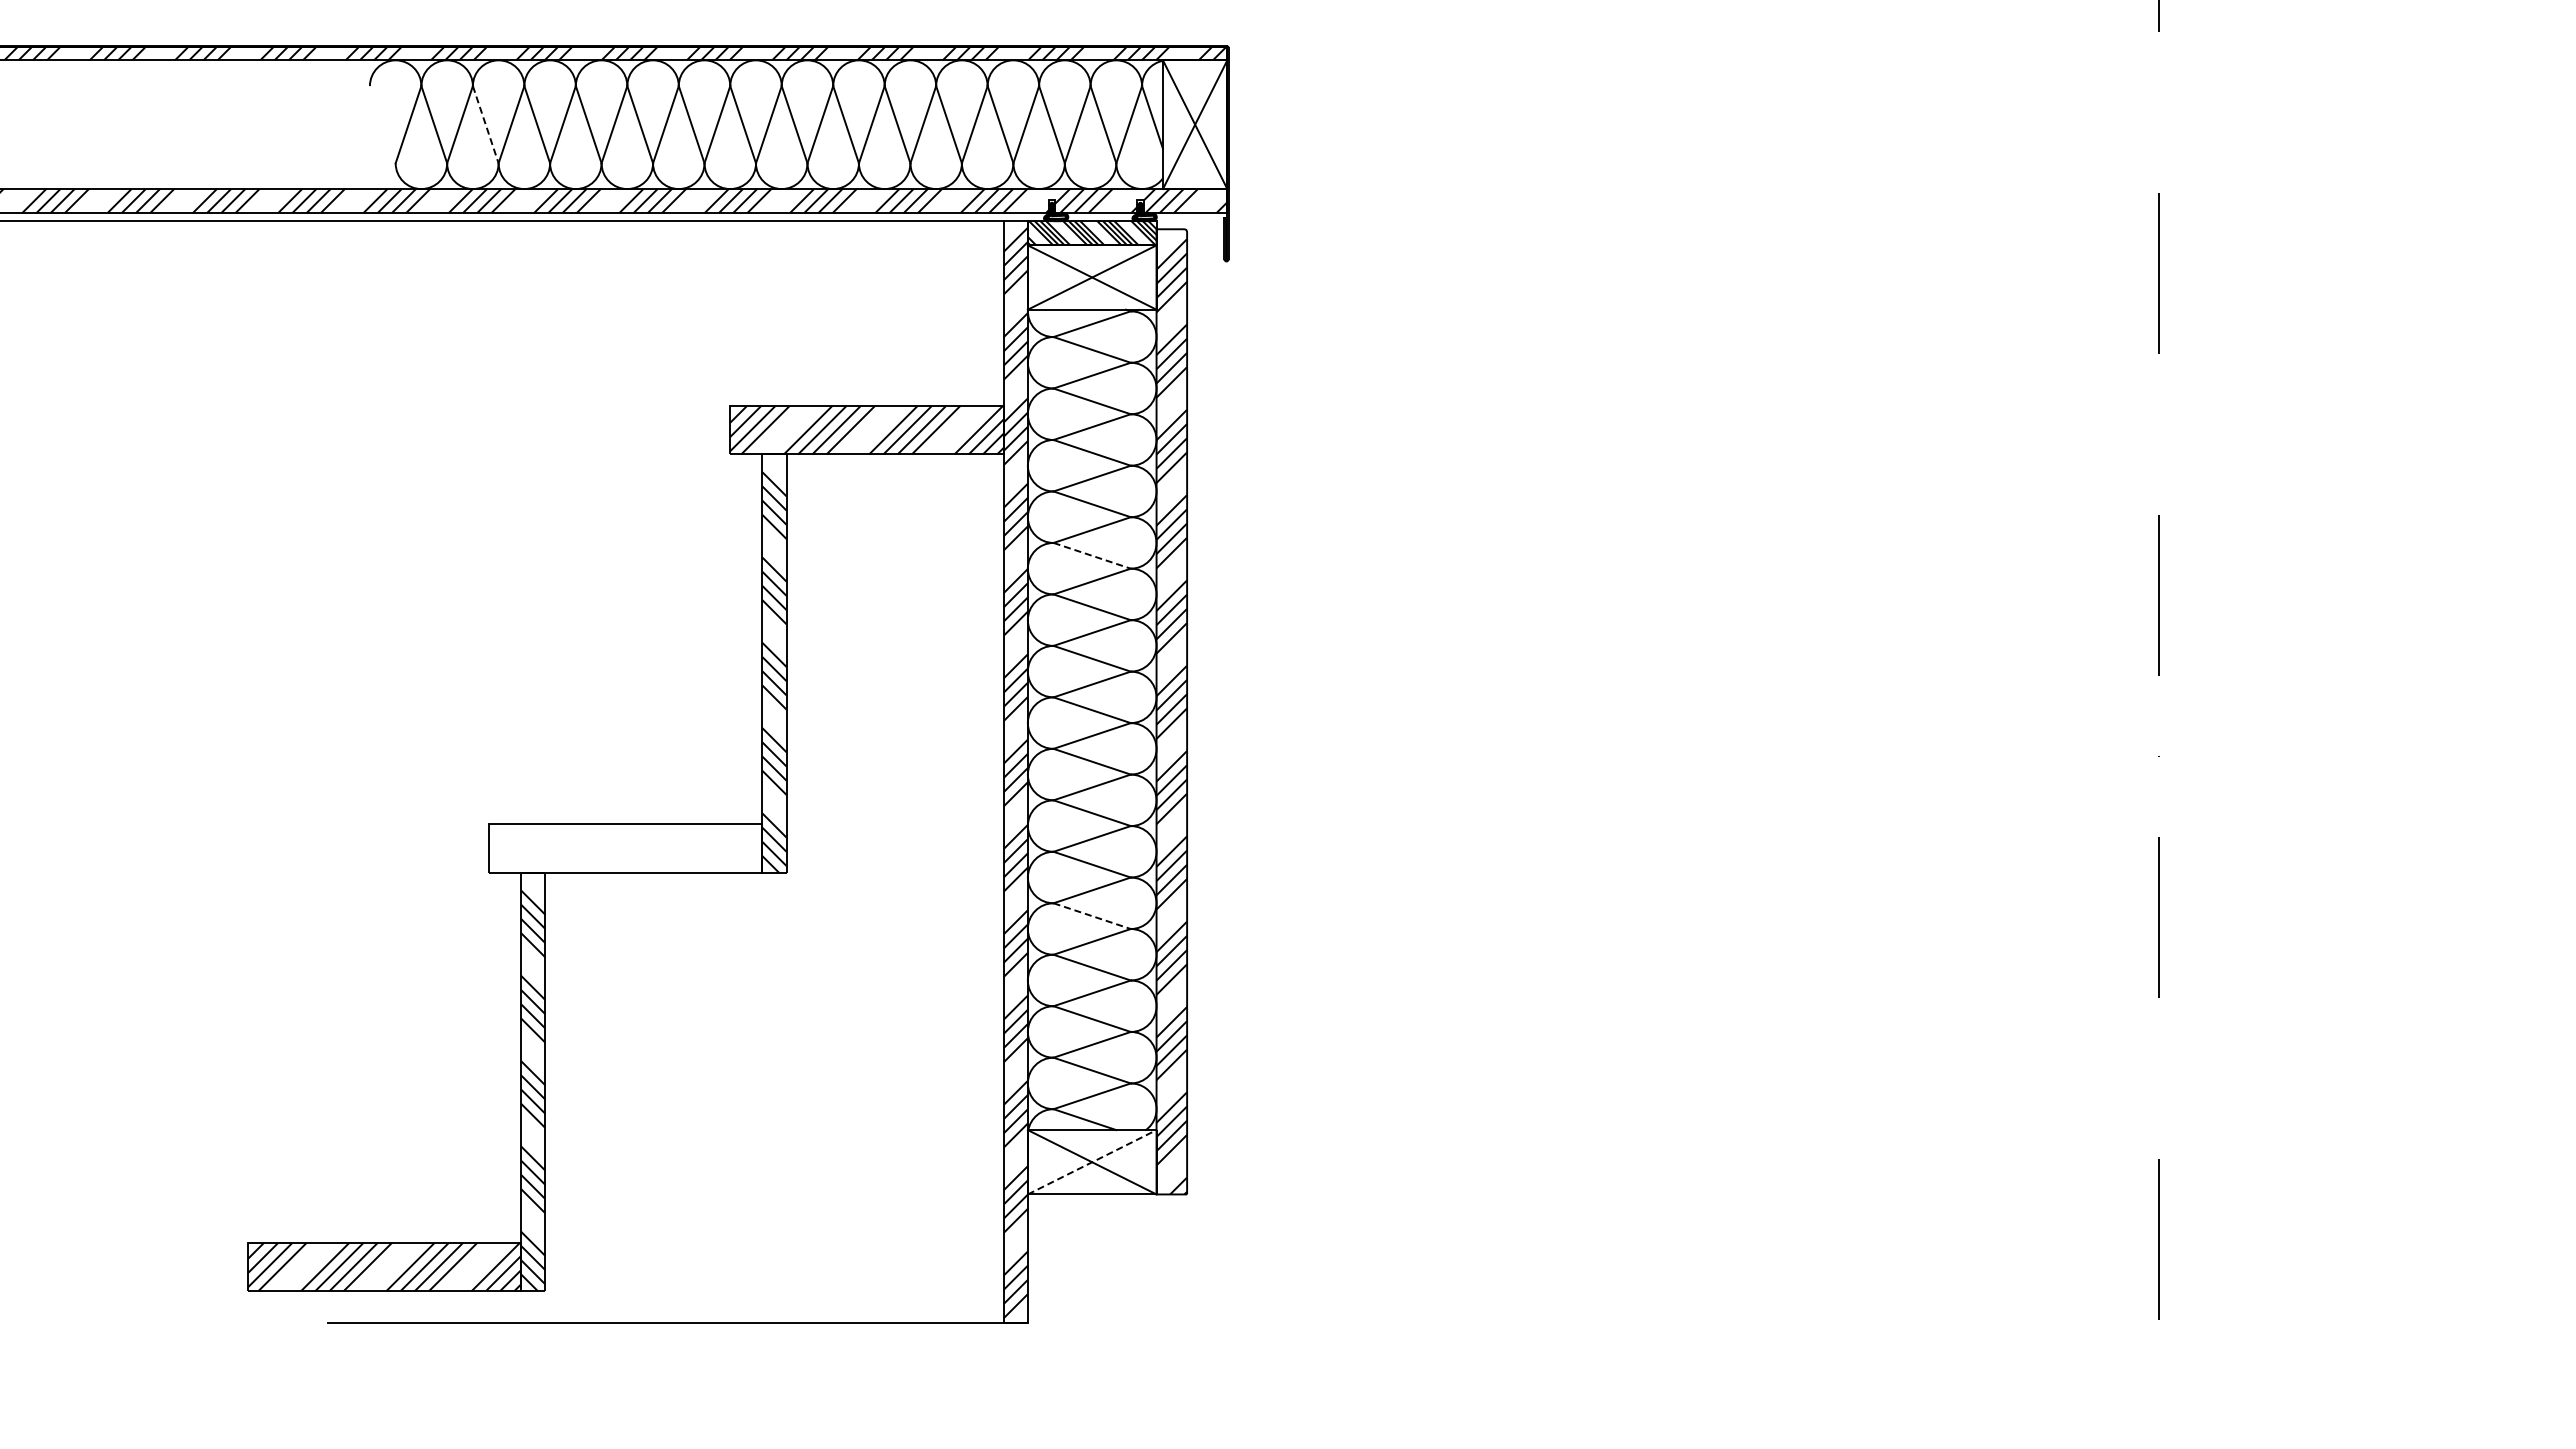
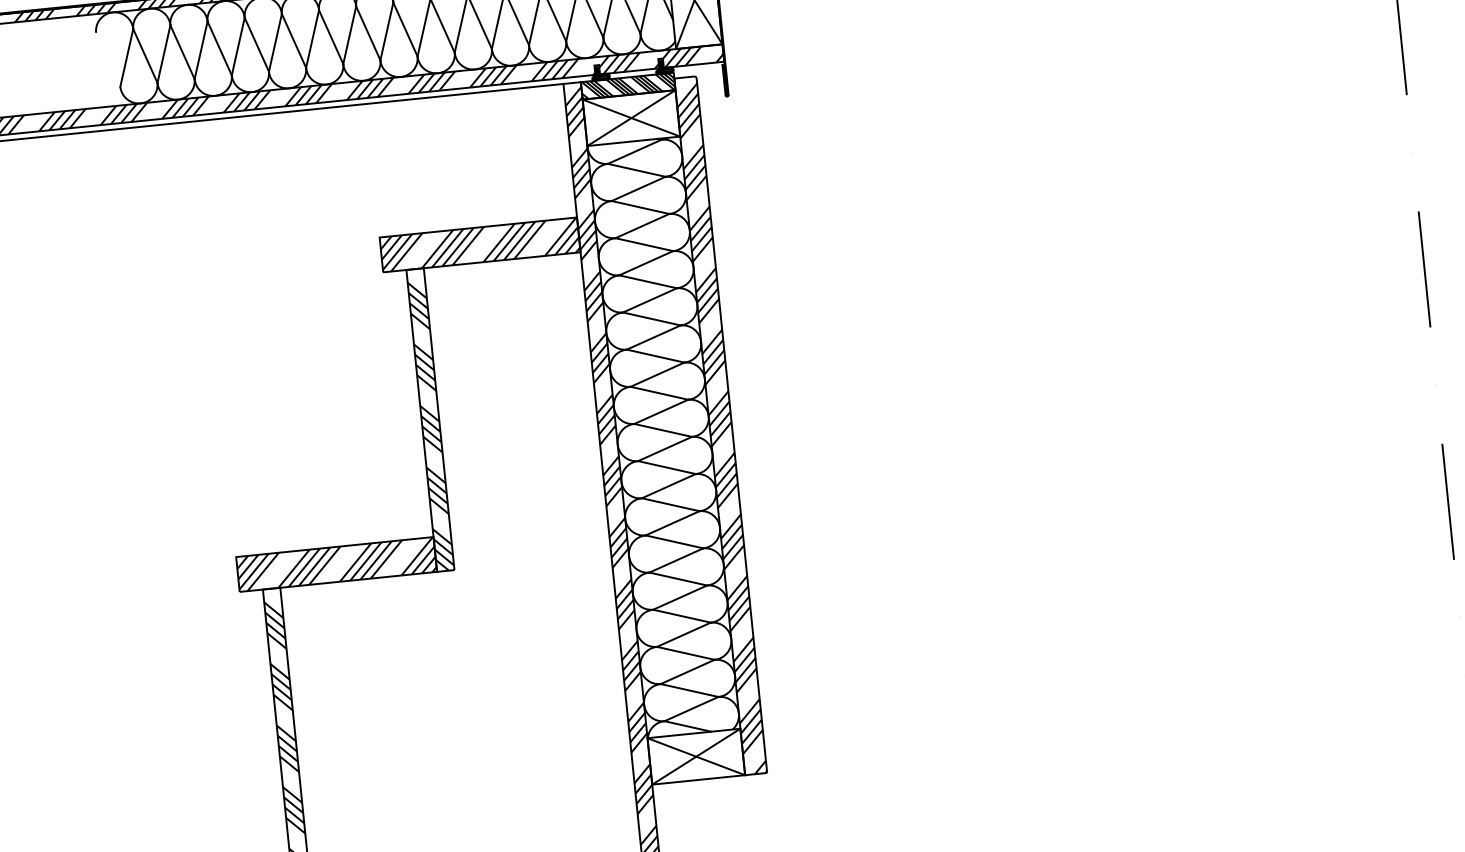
line: (485, 124) -> (182, 52), dashed -> solid
line: (1092, 555) -> (652, 318), dashed -> solid
hatch: (625, 848) -> (336, 564), added
line: (1092, 916) -> (678, 579), dashed -> solid
line: (1092, 1162) -> (696, 756), dashed -> solid

